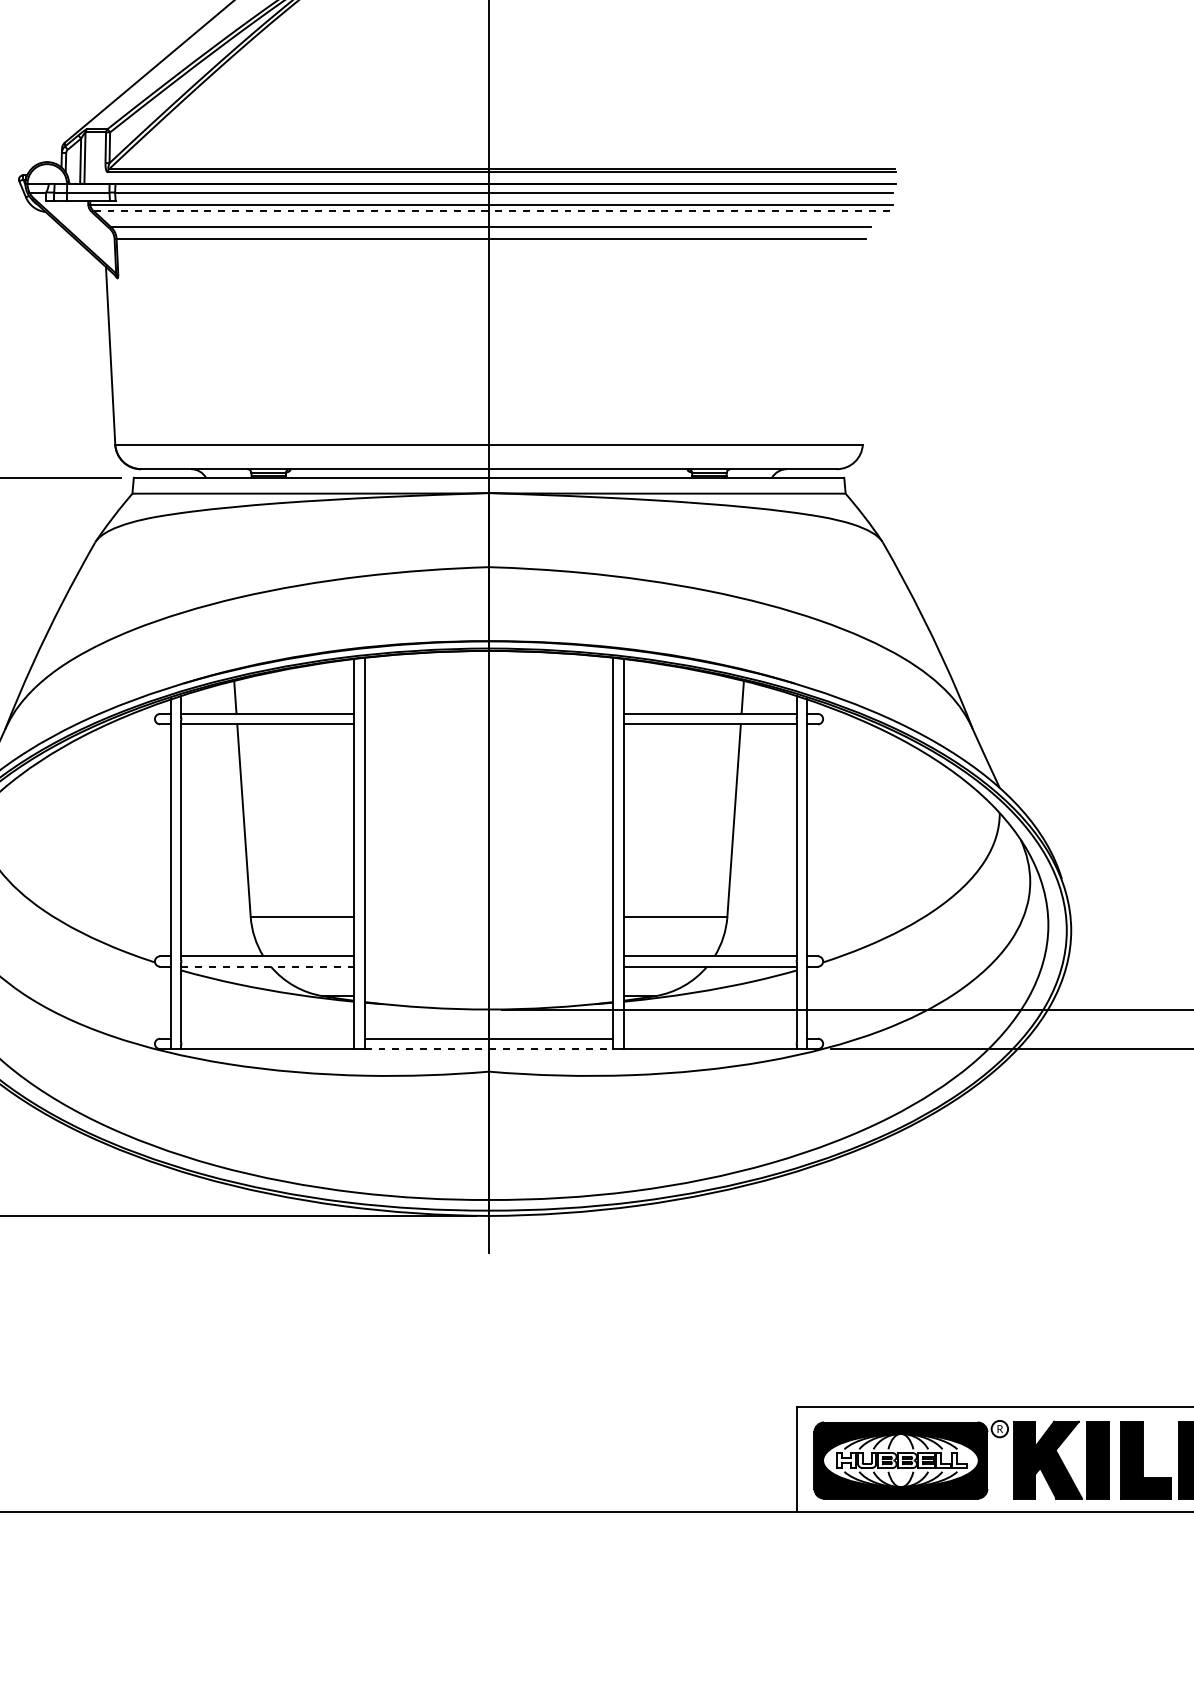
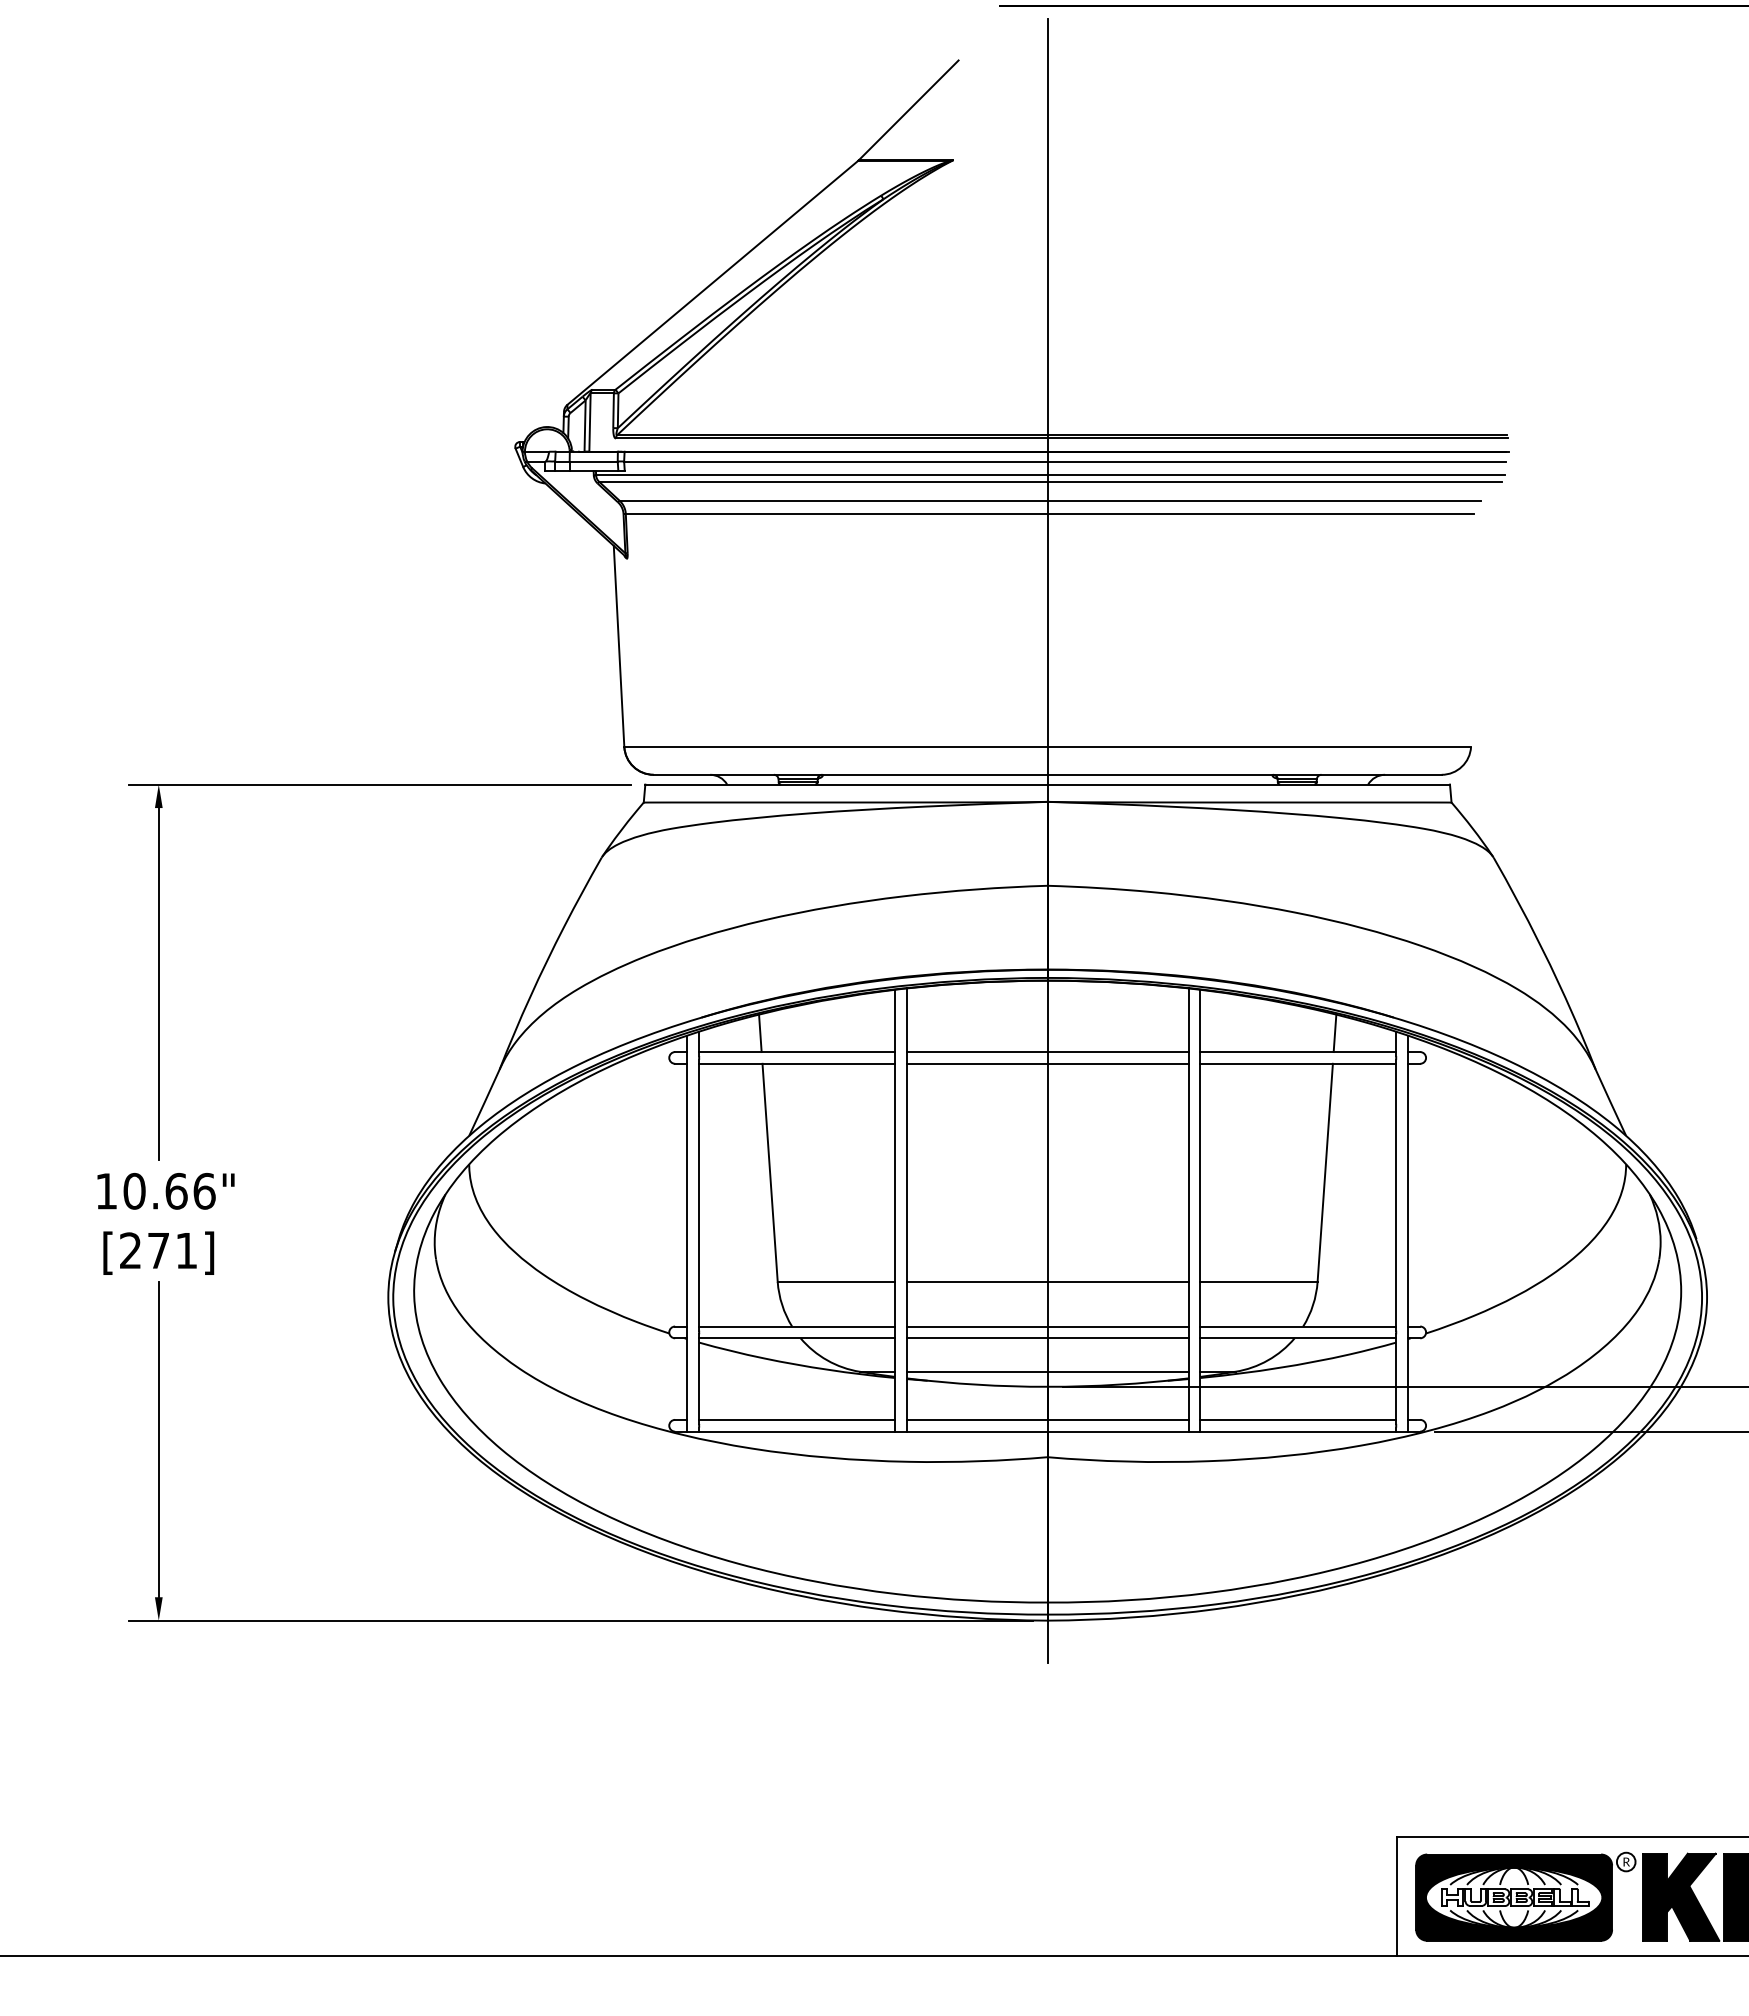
line: (491, 210) -> (1050, 481), dashed -> solid
line: (488, 714) -> (1047, 1052), added
line: (488, 724) -> (1047, 1063), added
line: (488, 916) -> (1047, 1281), added
line: (488, 956) -> (1047, 1326), added
line: (268, 966) -> (797, 1338), dashed -> solid
line: (488, 966) -> (1047, 1338), added
line: (488, 996) -> (1047, 1371), added
line: (268, 1038) -> (797, 1419), added
line: (710, 1038) -> (1298, 1419), added
line: (488, 1048) -> (1047, 1431), dashed -> solid

